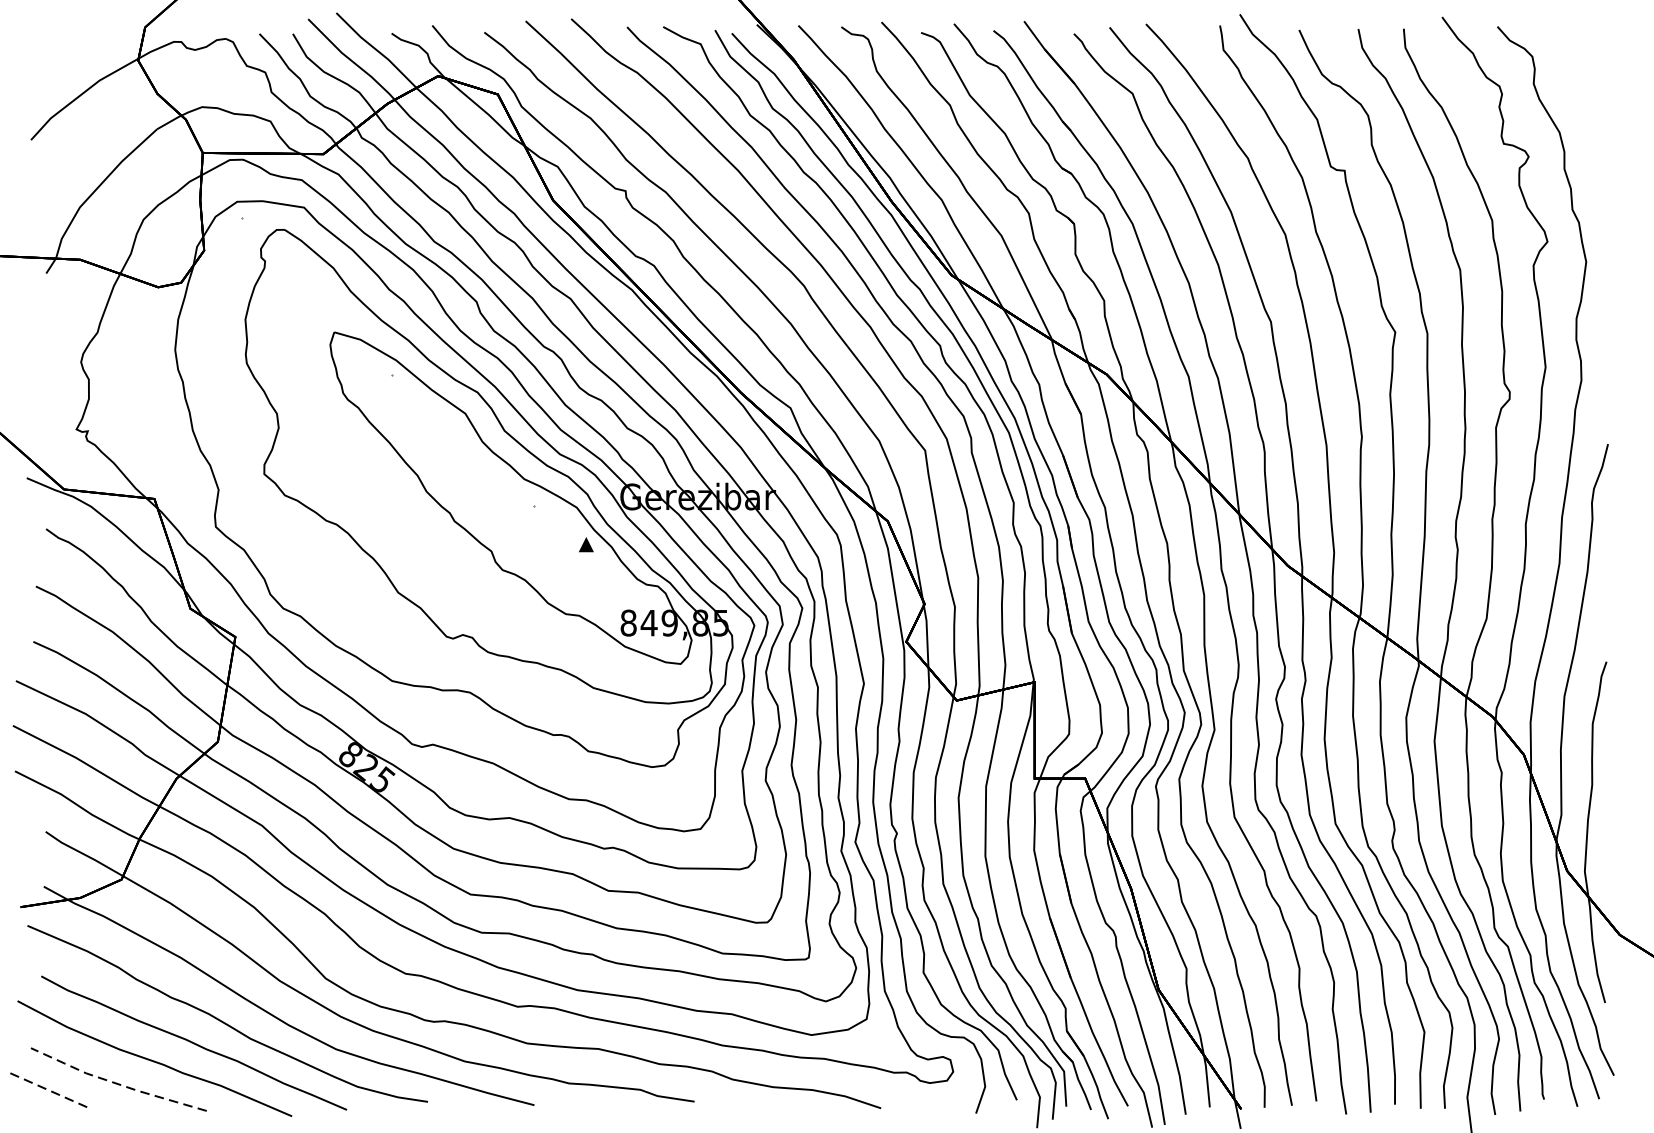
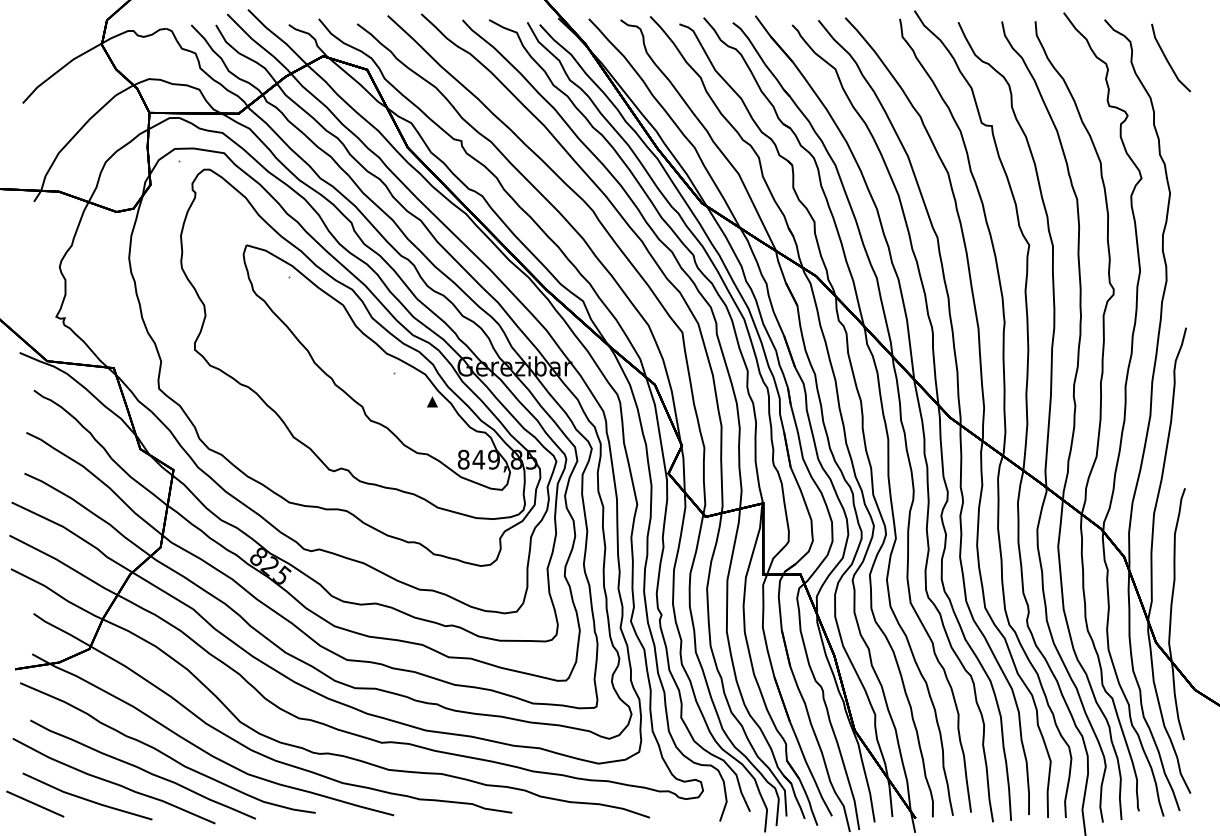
line: (1582, 79) -> (1167, 58), added
line: (117, 1083) -> (86, 799), dashed -> solid
line: (48, 1090) -> (35, 804), dashed -> solid

